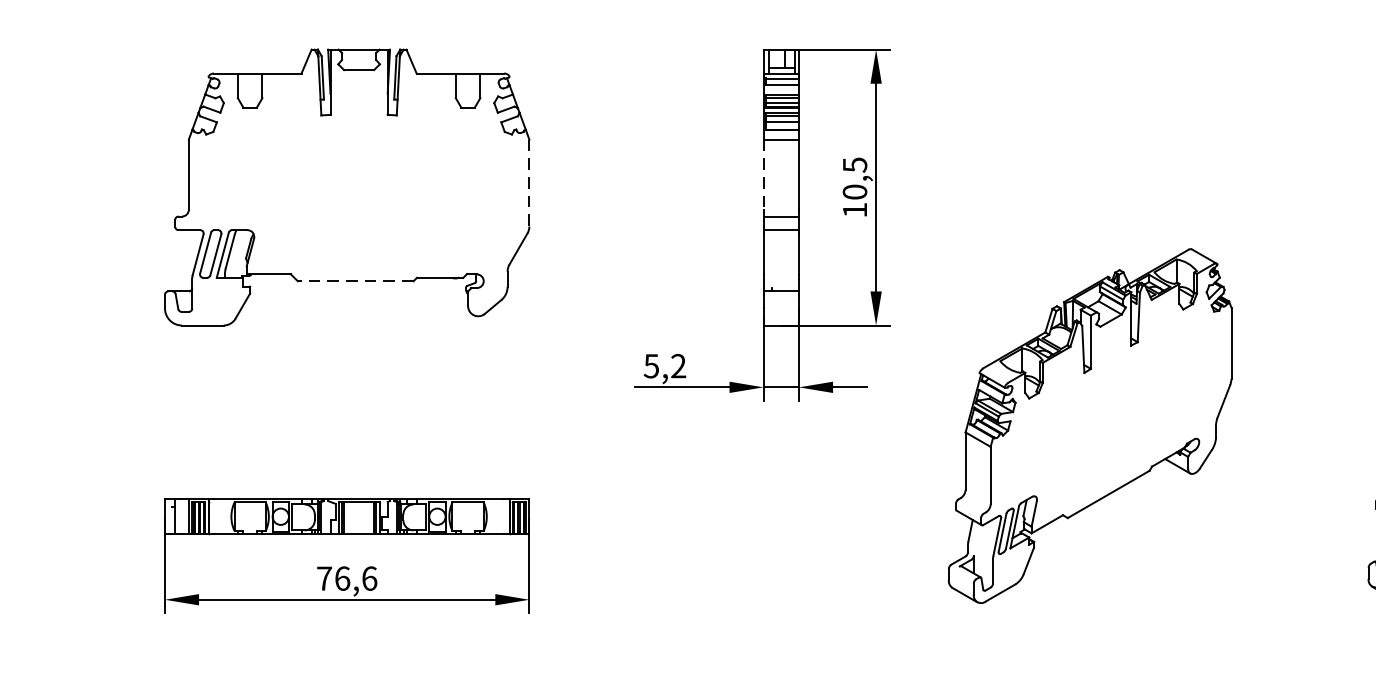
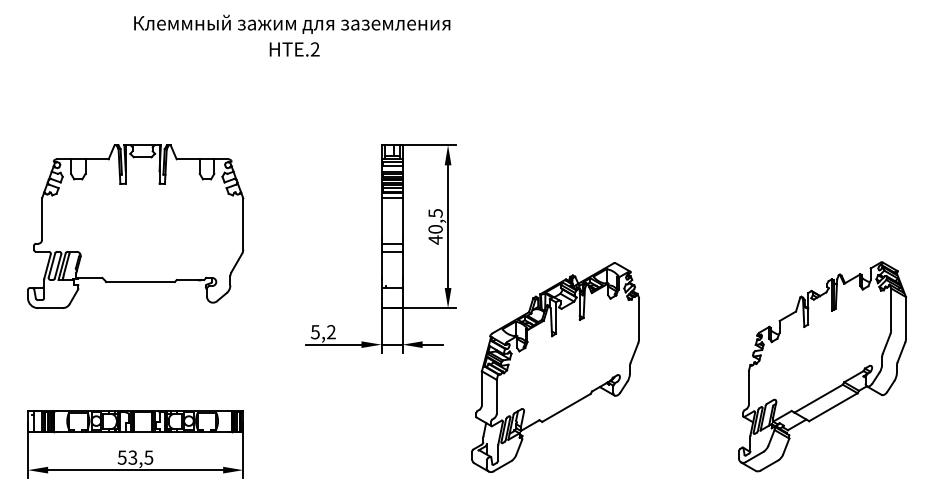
line: (763, 175) -> (381, 219), dashed -> solid
line: (529, 183) -> (243, 224), dashed -> solid
text: (854, 209) -> (435, 239), 10,5 -> 40,5
line: (355, 282) -> (140, 282), dashed -> solid
part: (1090, 425) -> (555, 367), moved
text: (346, 578) -> (135, 457), 76,6 -> 53,5

